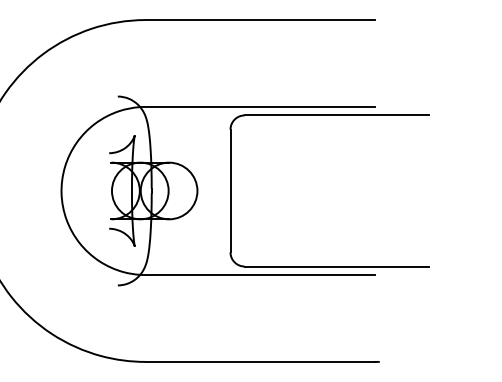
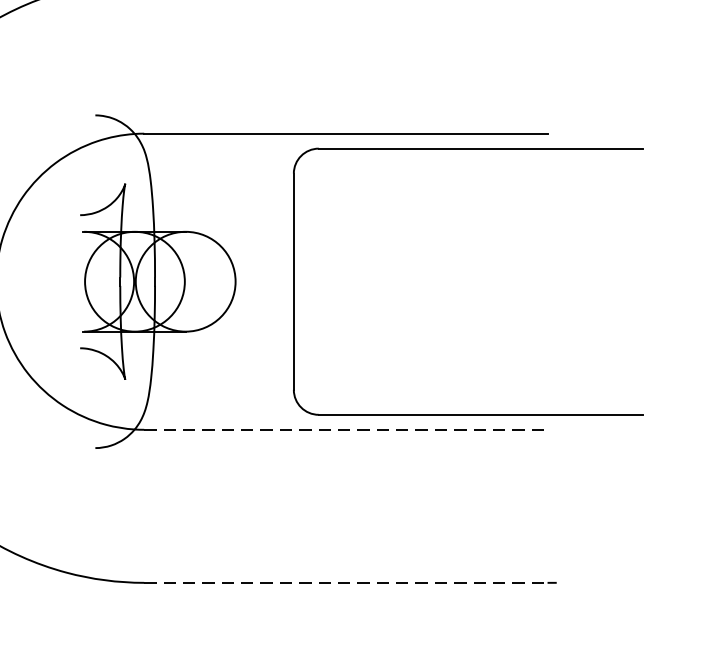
line: (260, 275) -> (346, 430), solid -> dashed
line: (260, 361) -> (346, 582), solid -> dashed

